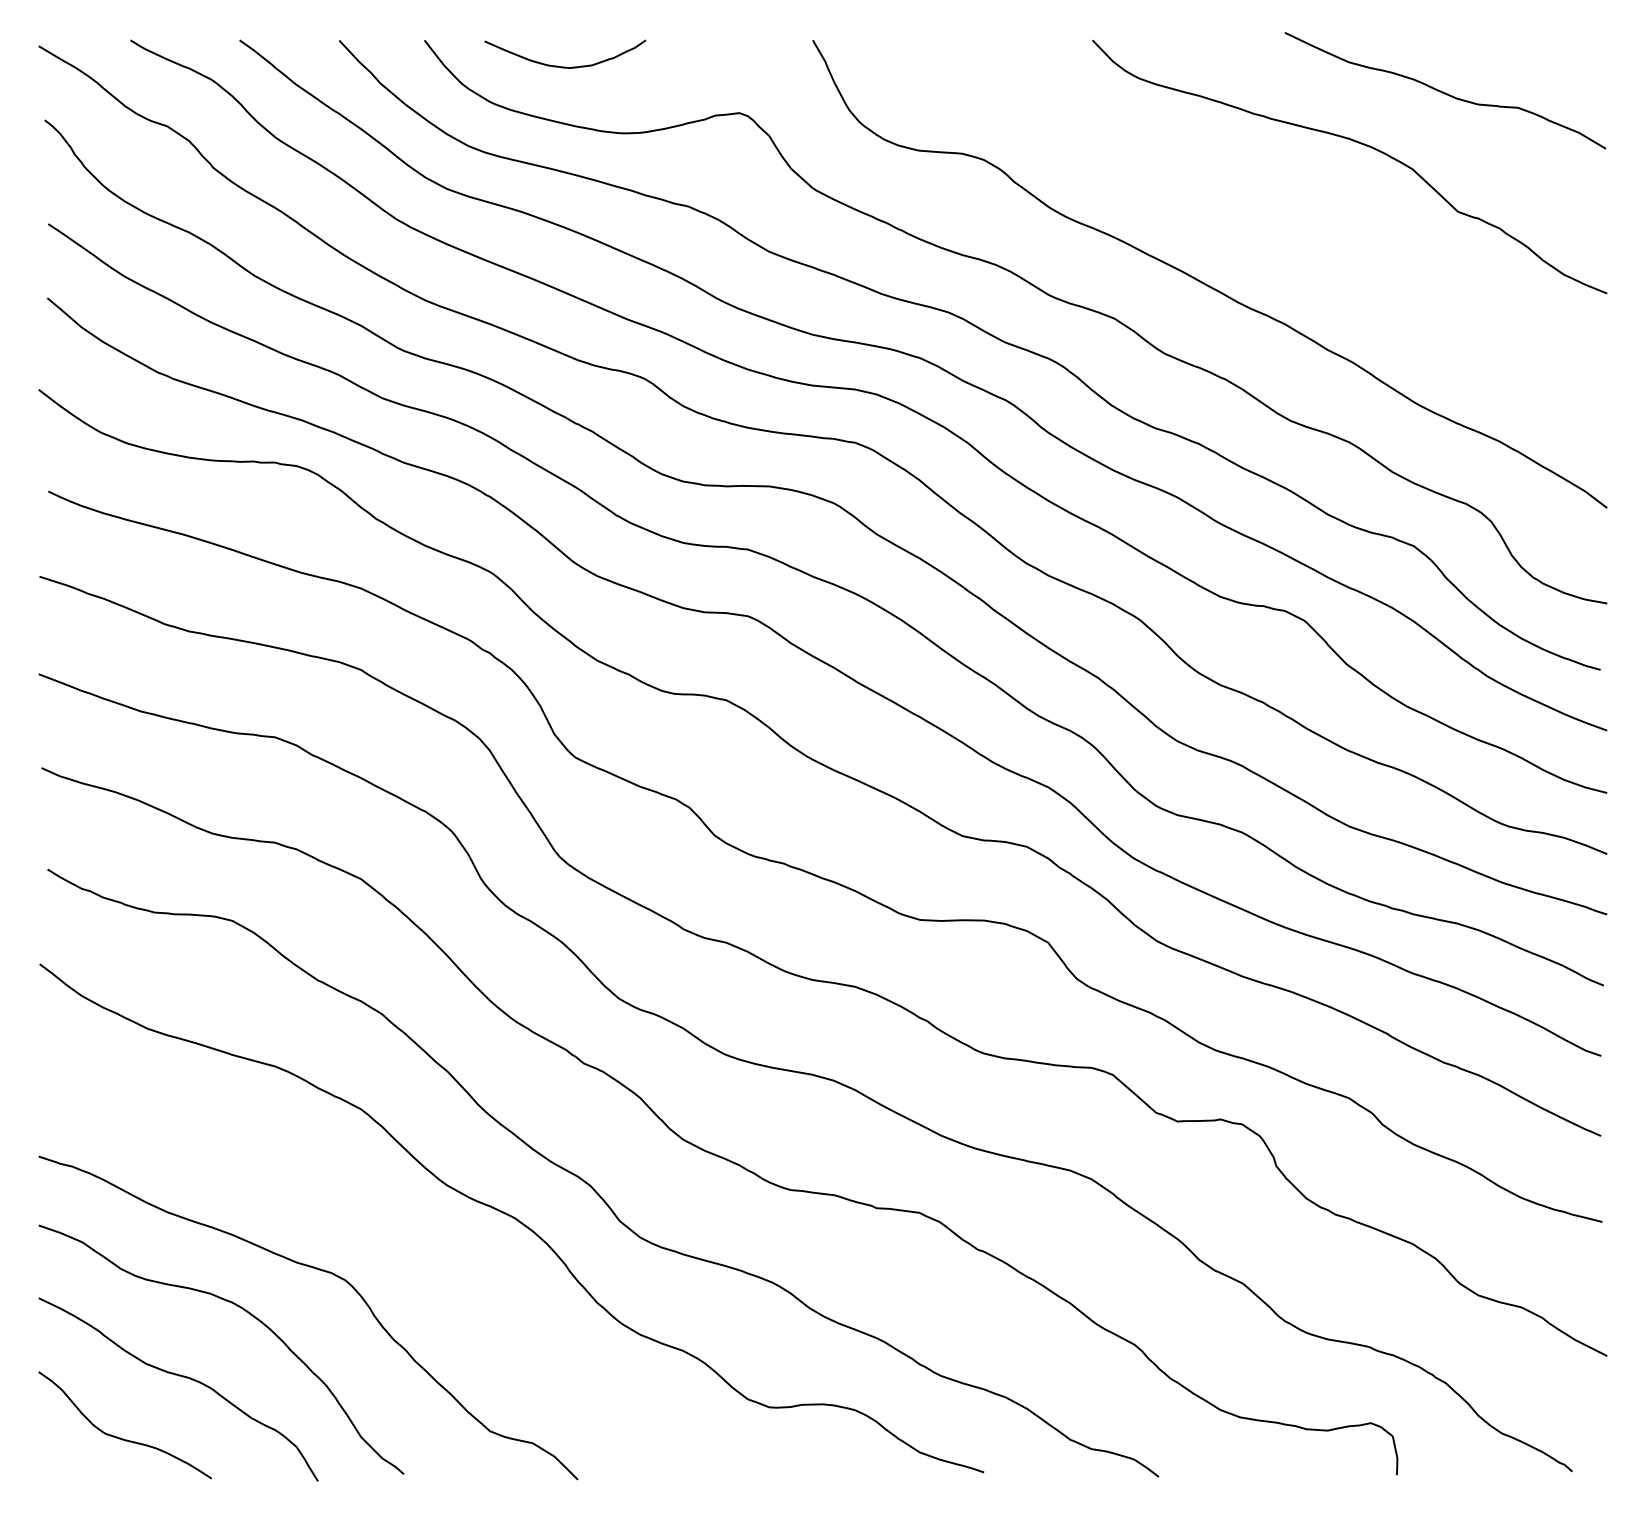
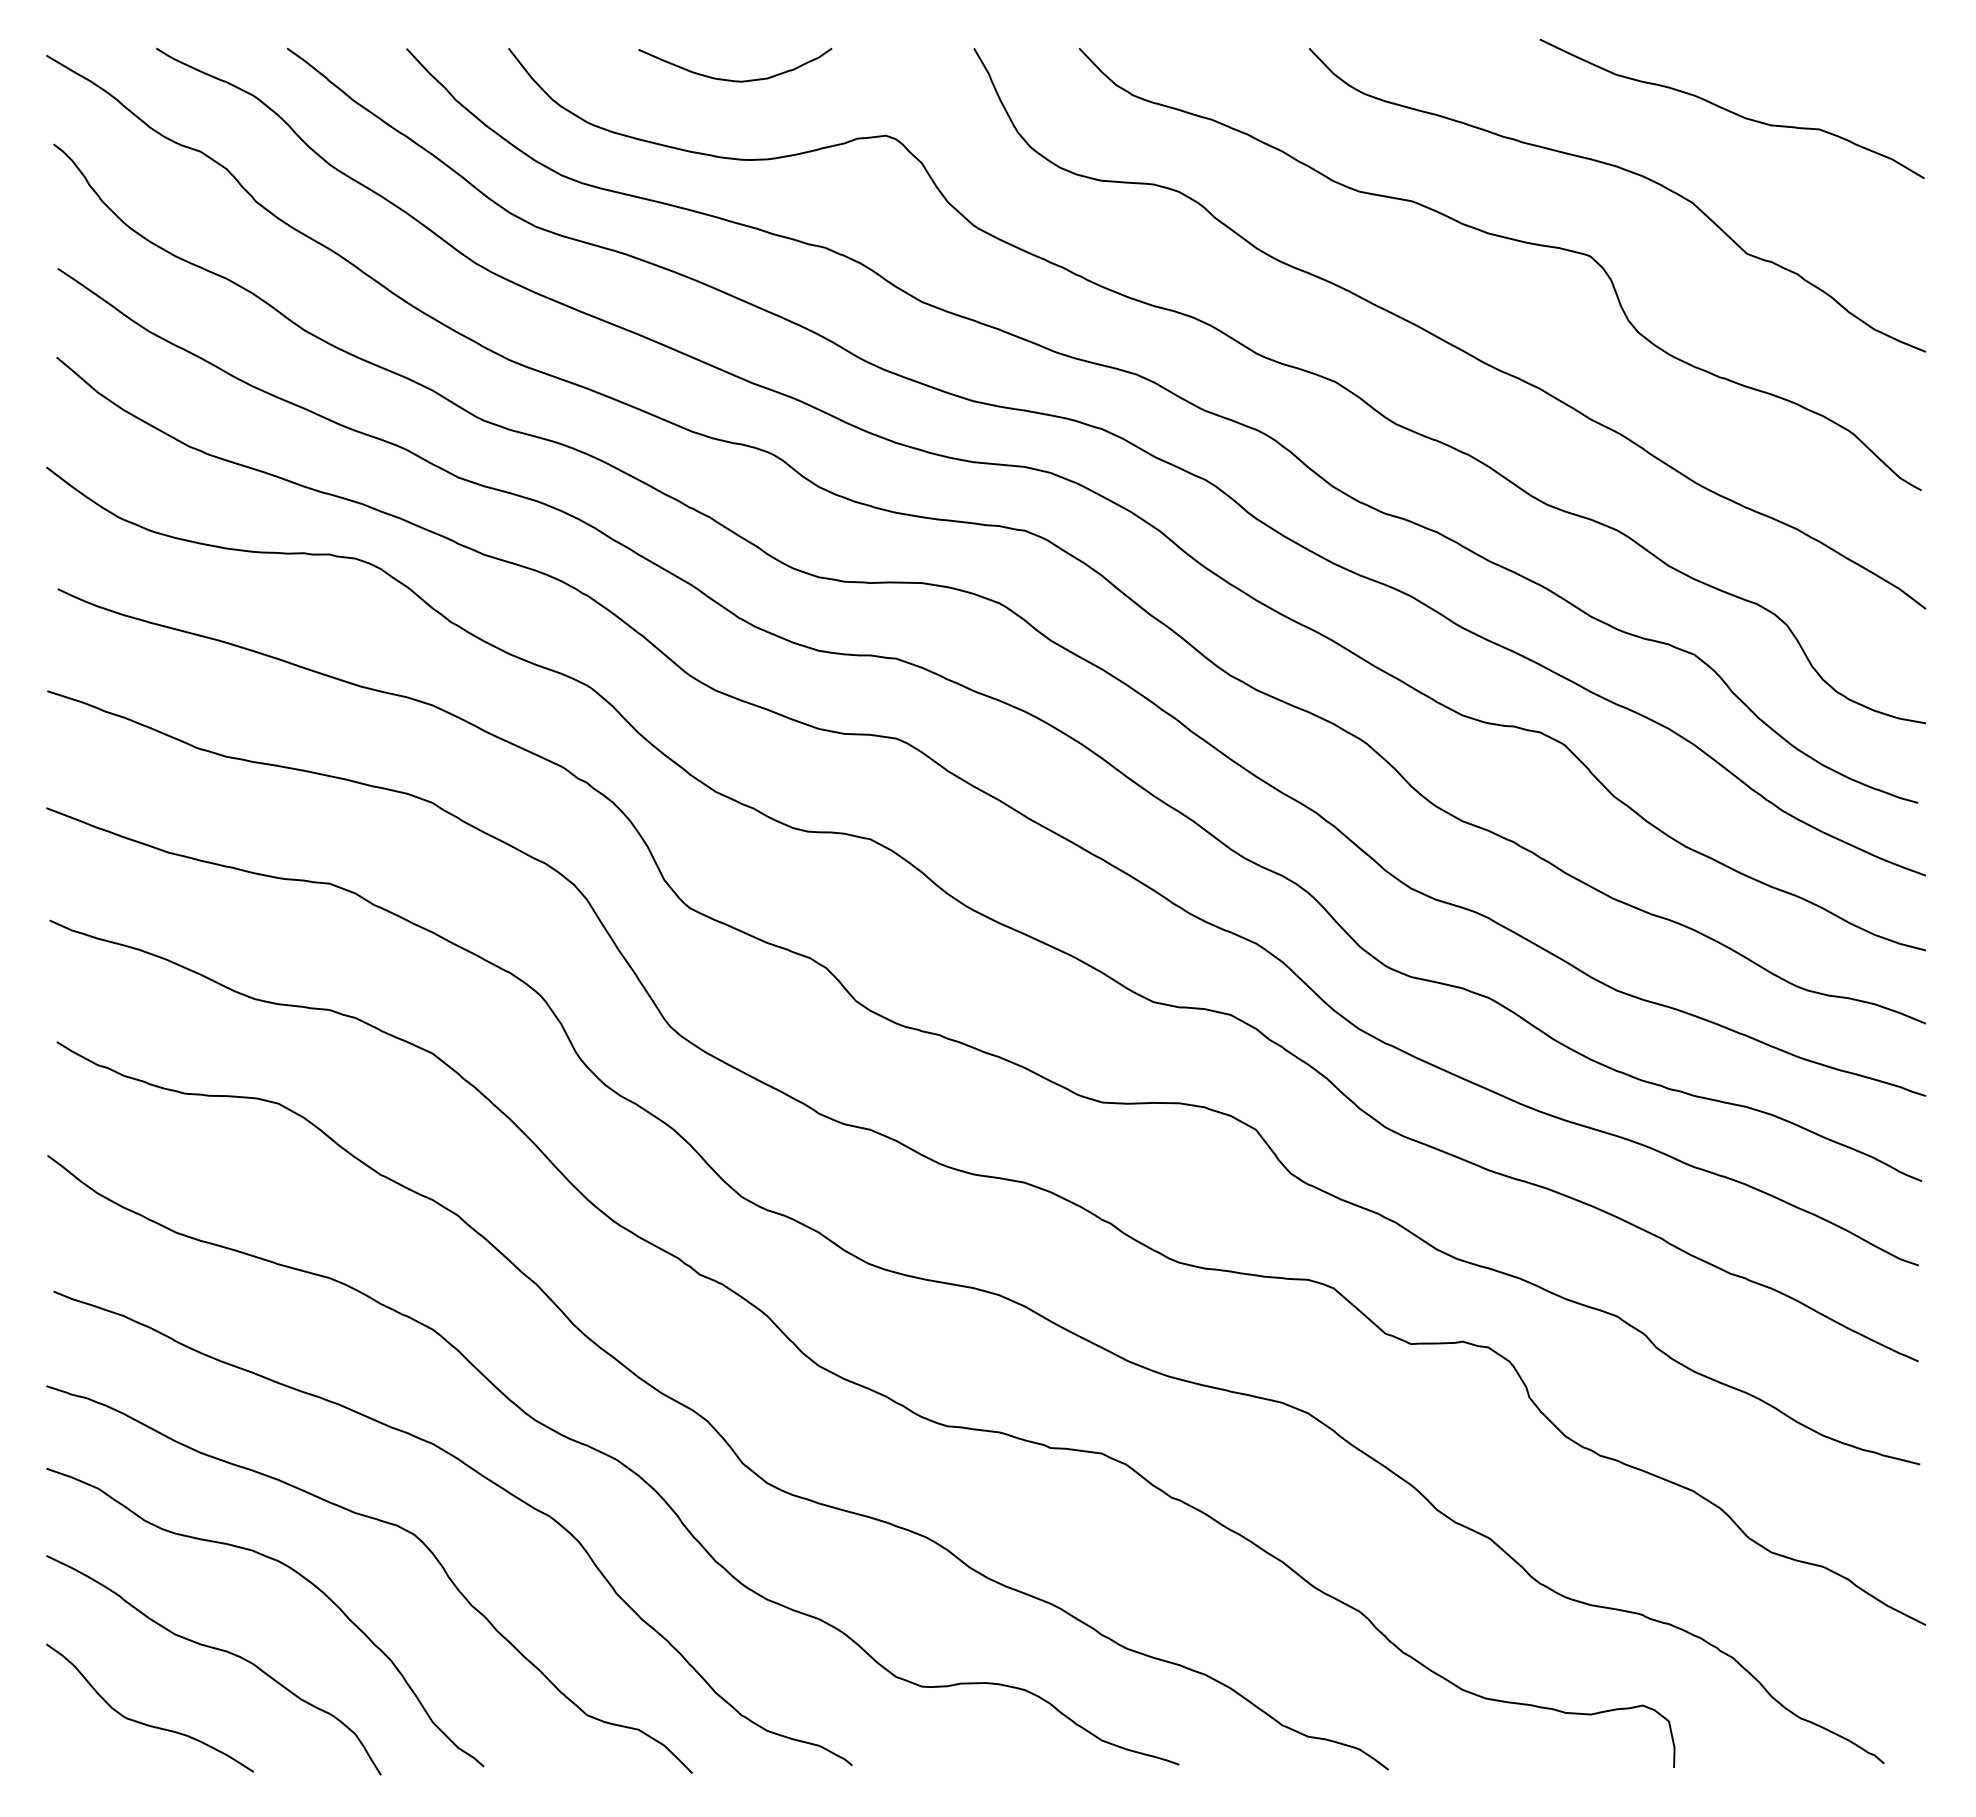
curve: (562, 66) -> (731, 79), moved
curve: (1258, 199) -> (1508, 239), added
curve: (404, 1233) -> (484, 1478), added

